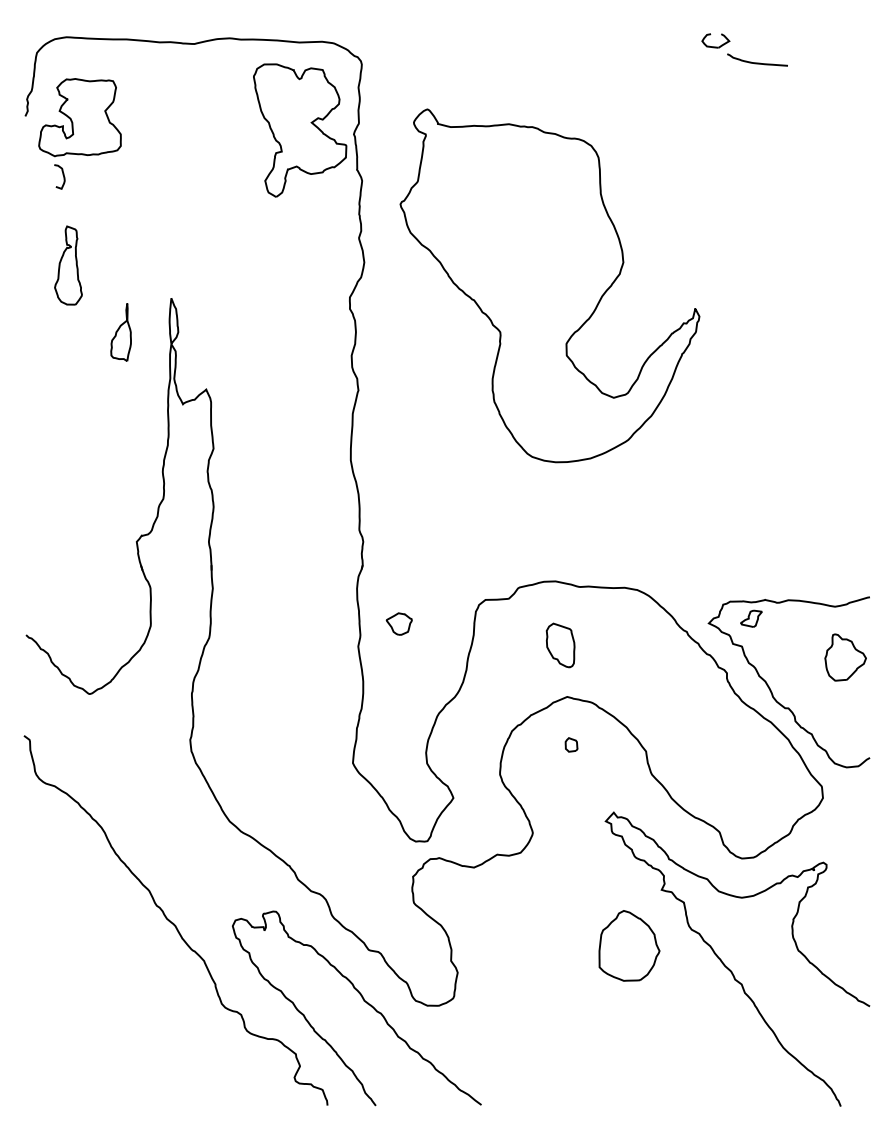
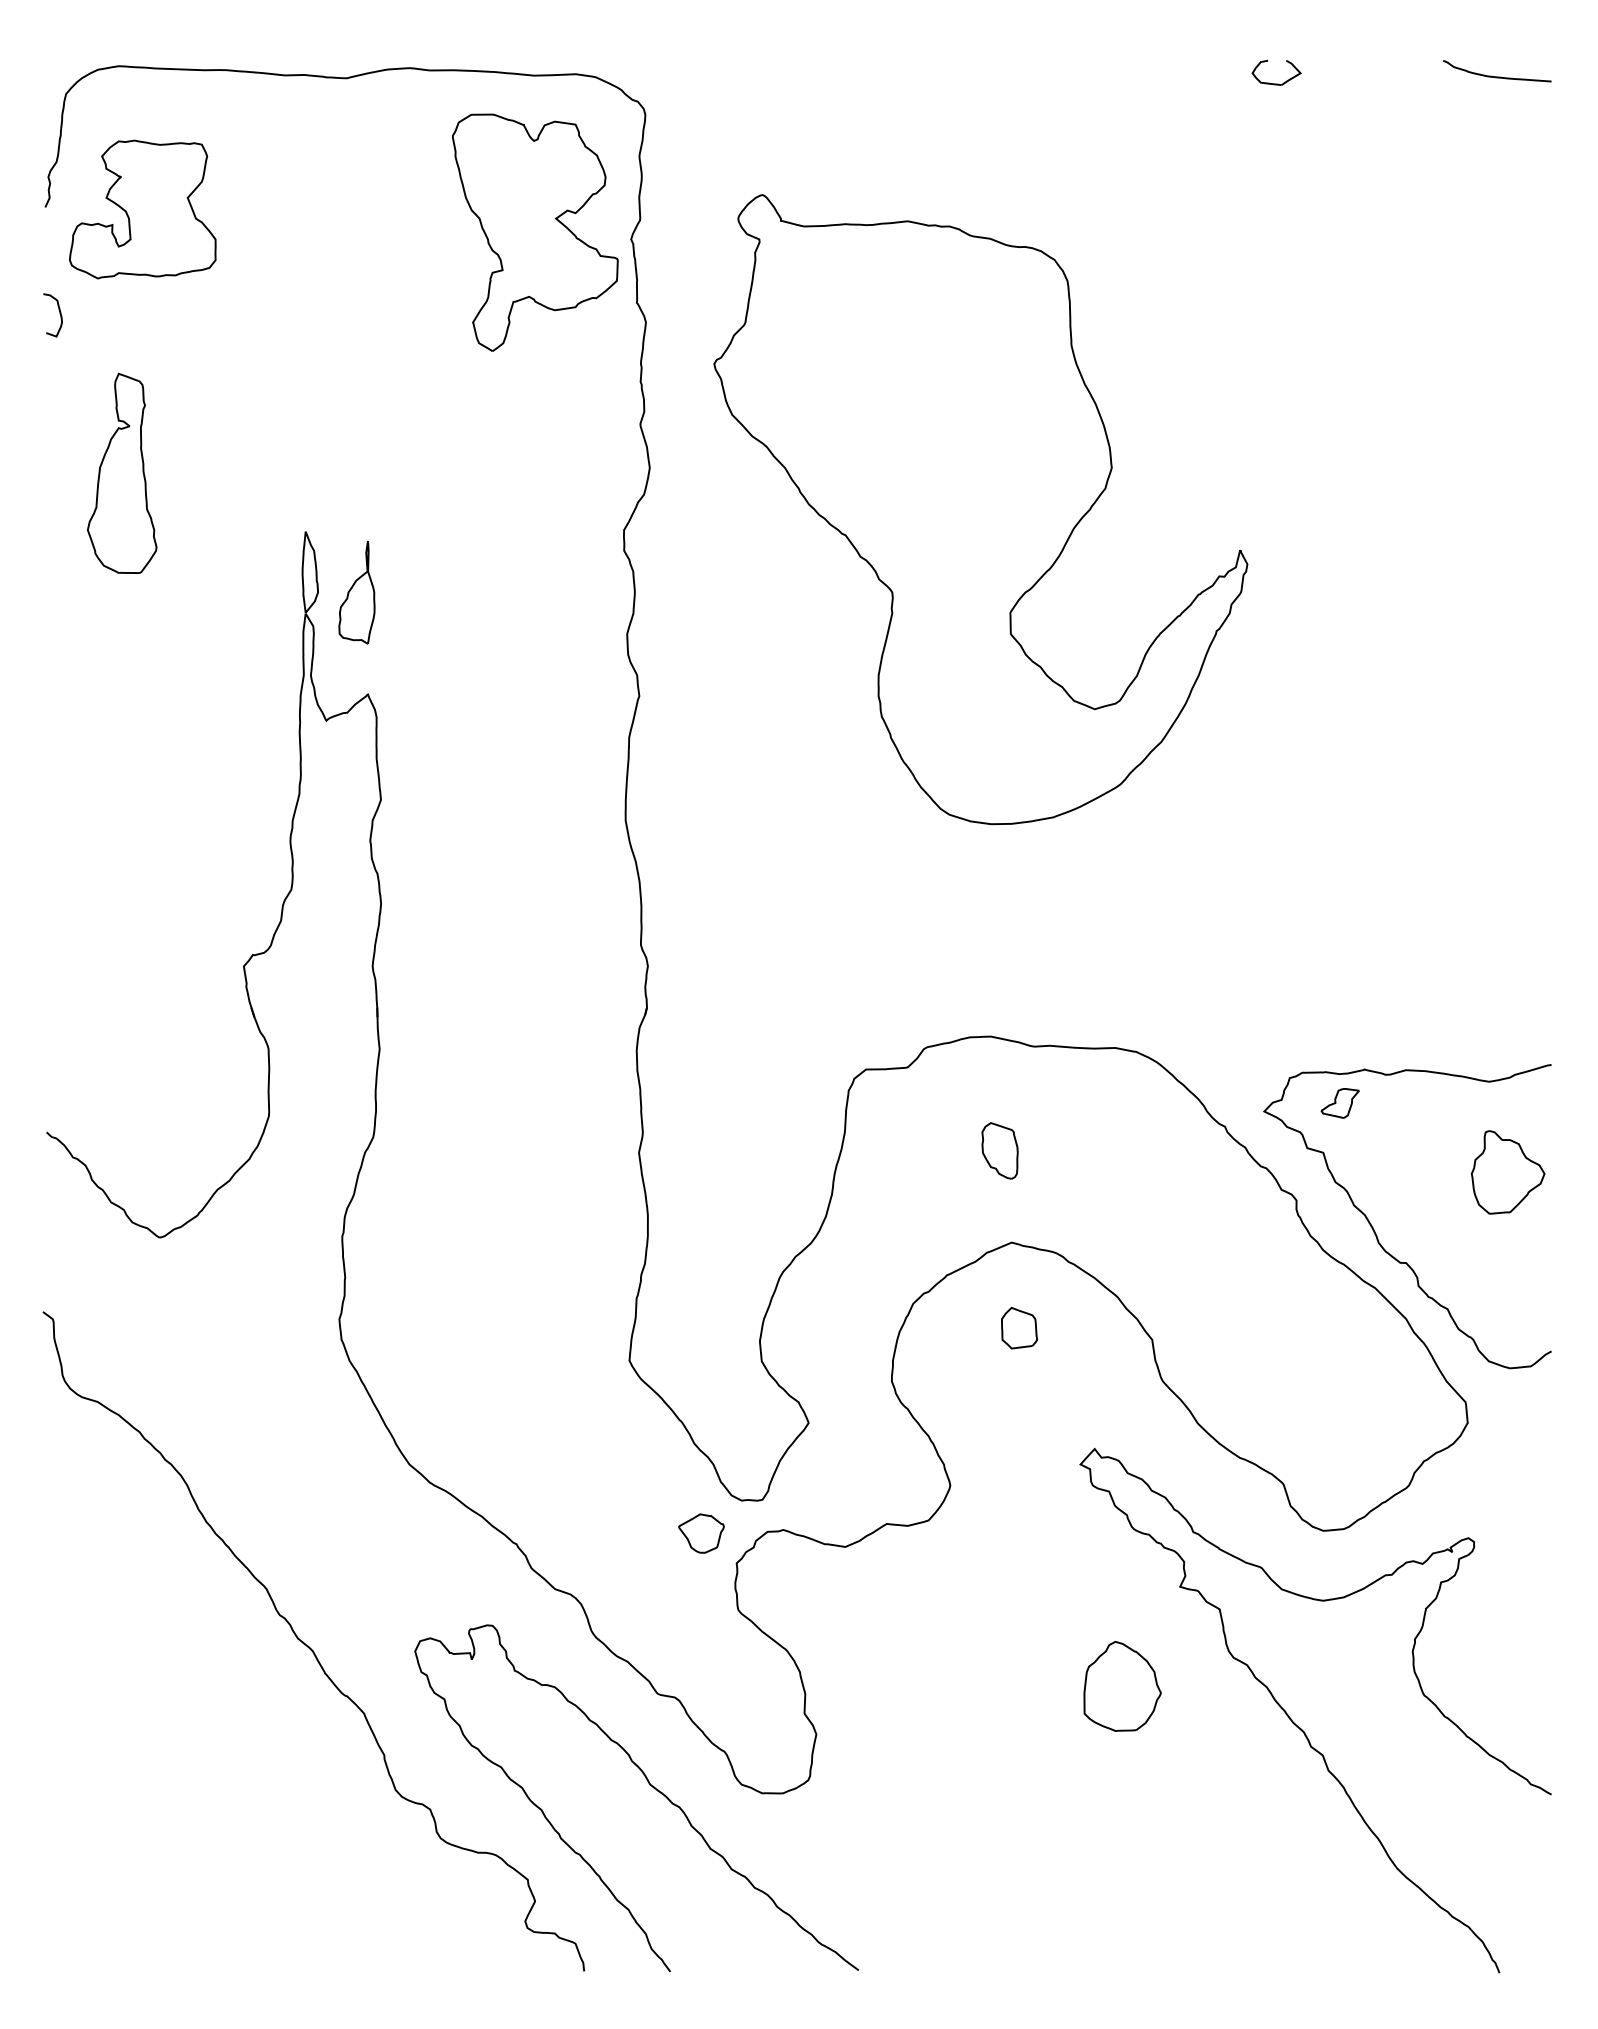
curve: (757, 62) -> (1497, 75), moved
curve: (62, 175) -> (58, 312), moved
part: (68, 265) -> (122, 473), size x1.43
part: (120, 332) -> (355, 592), moved
part: (398, 623) -> (700, 1532), moved
part: (560, 645) -> (999, 1150), size x0.71
part: (571, 744) -> (1019, 1327), size x1.67
part: (629, 945) -> (1122, 1685), size x0.71

